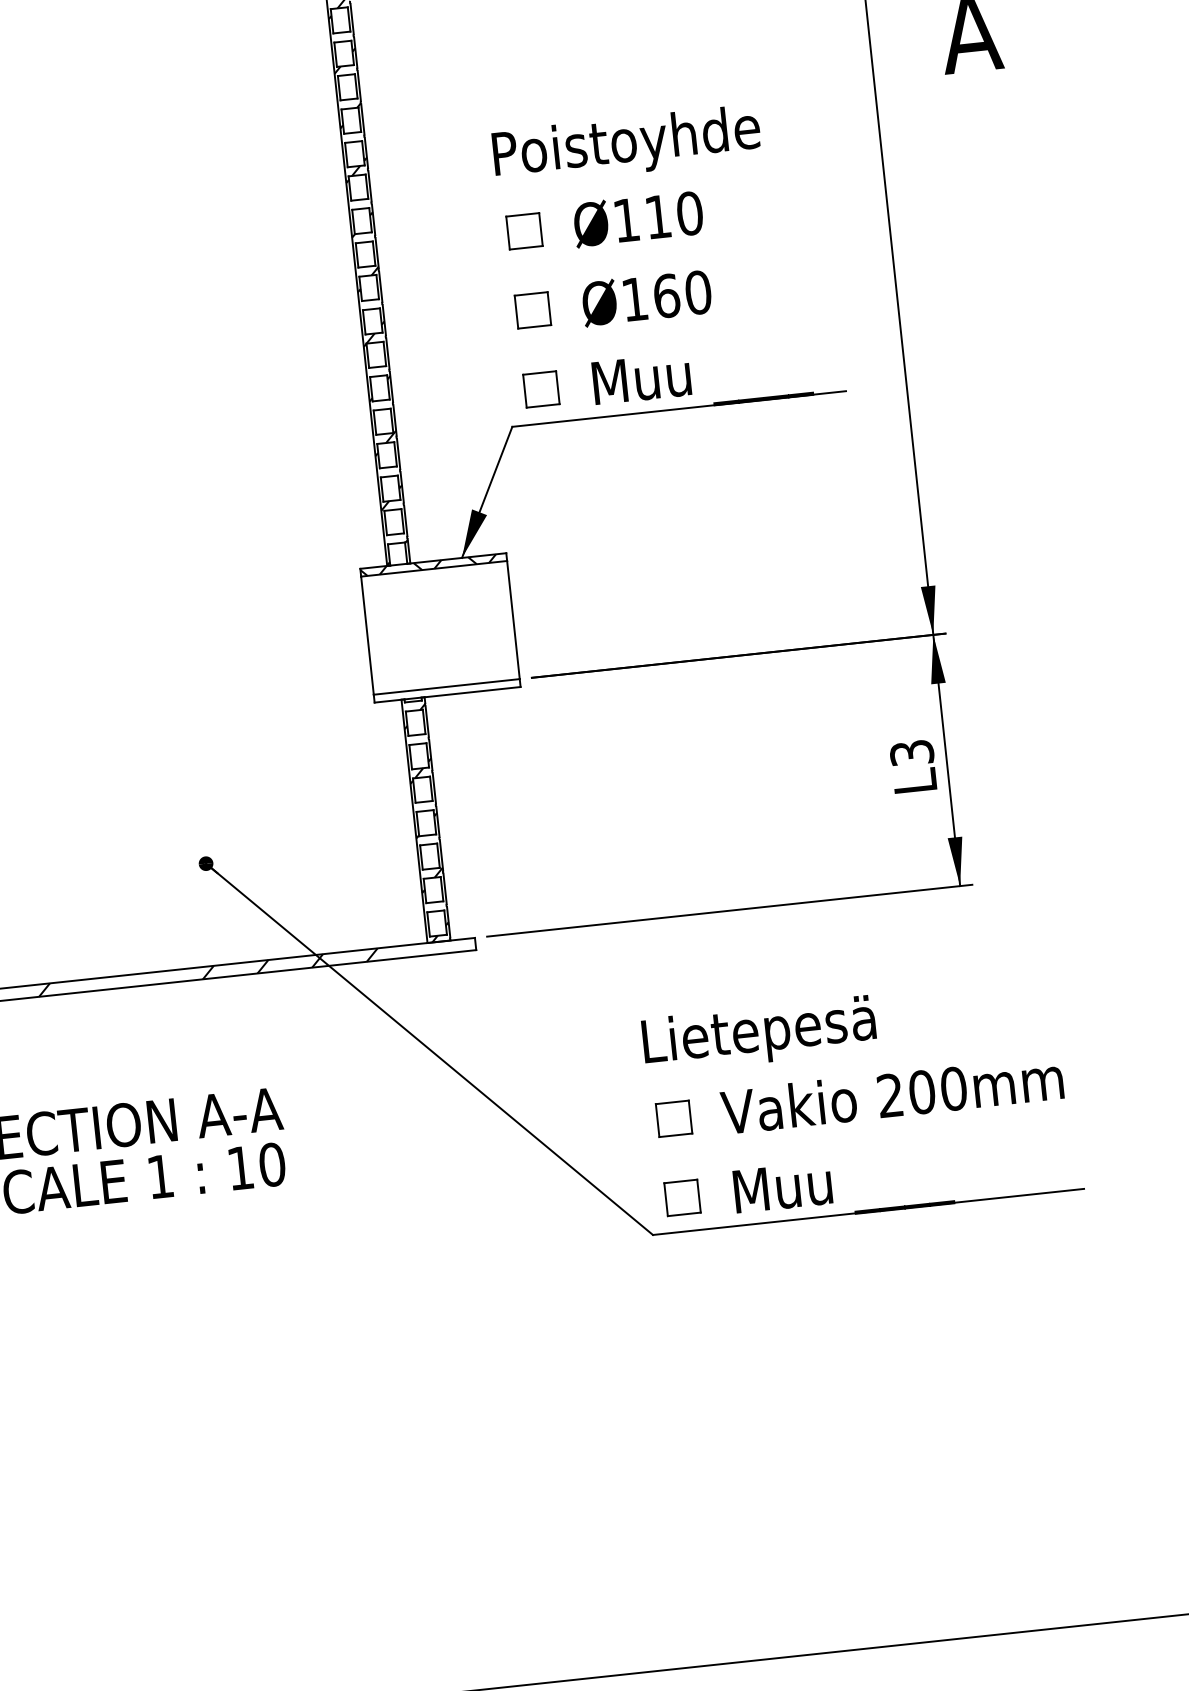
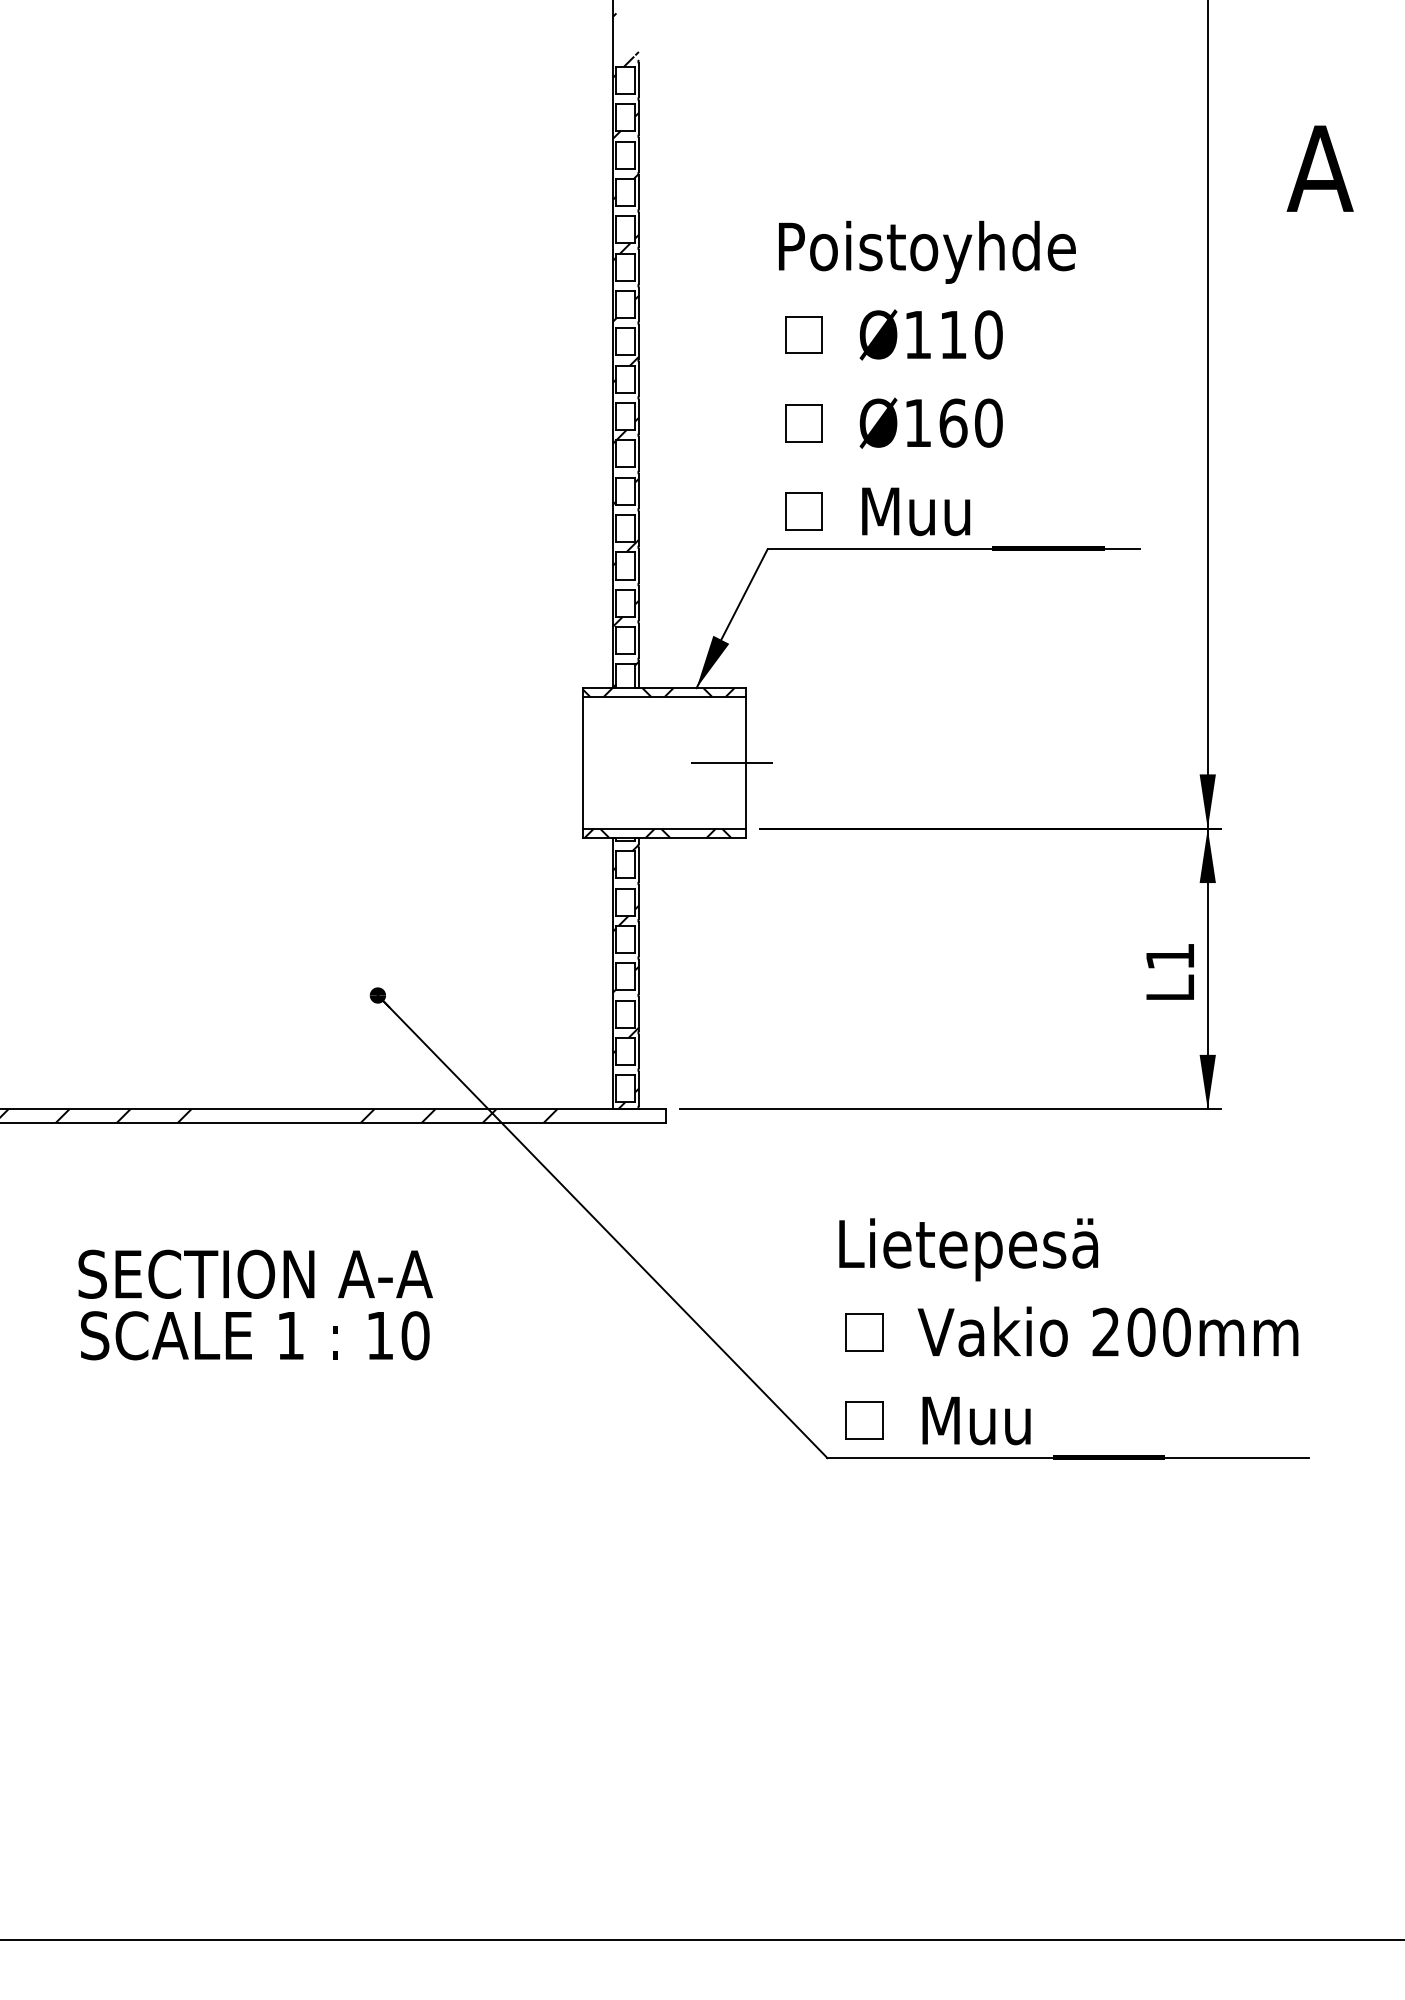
line: (500, 621) -> (731, 762), added
hatch: (440, 690) -> (657, 832), added
text: (911, 752) -> (1169, 956), L3 -> L1

